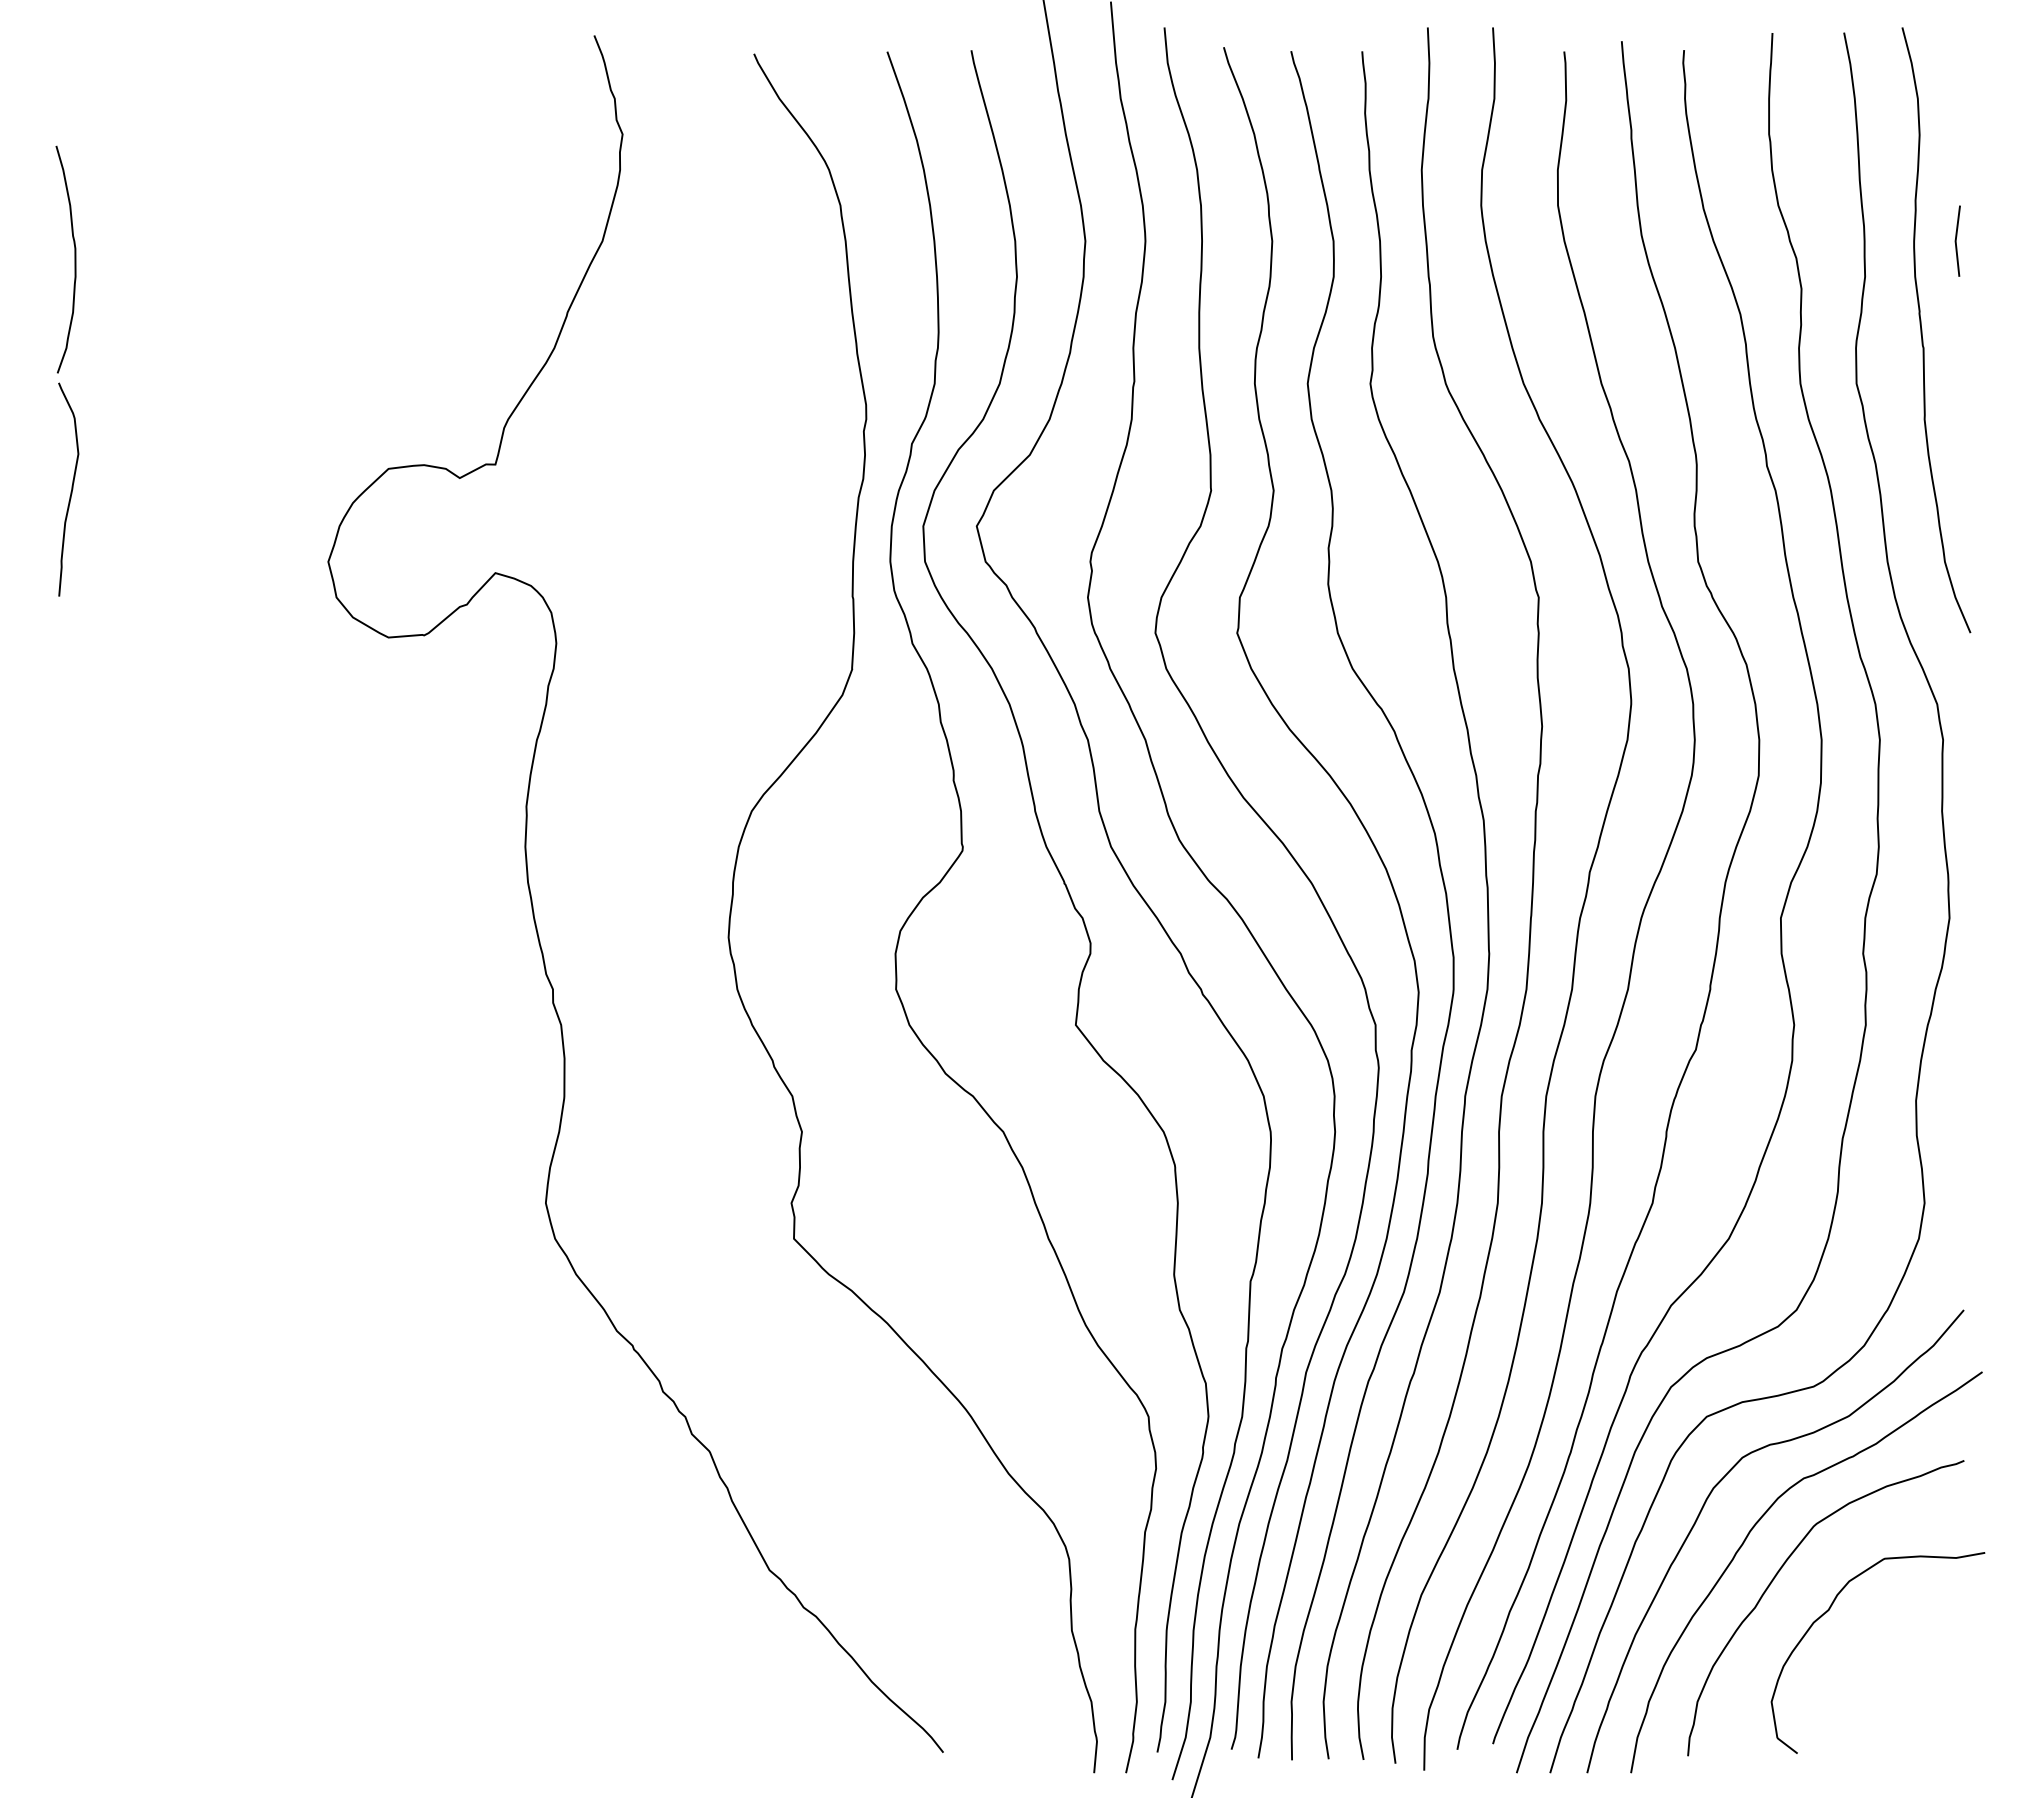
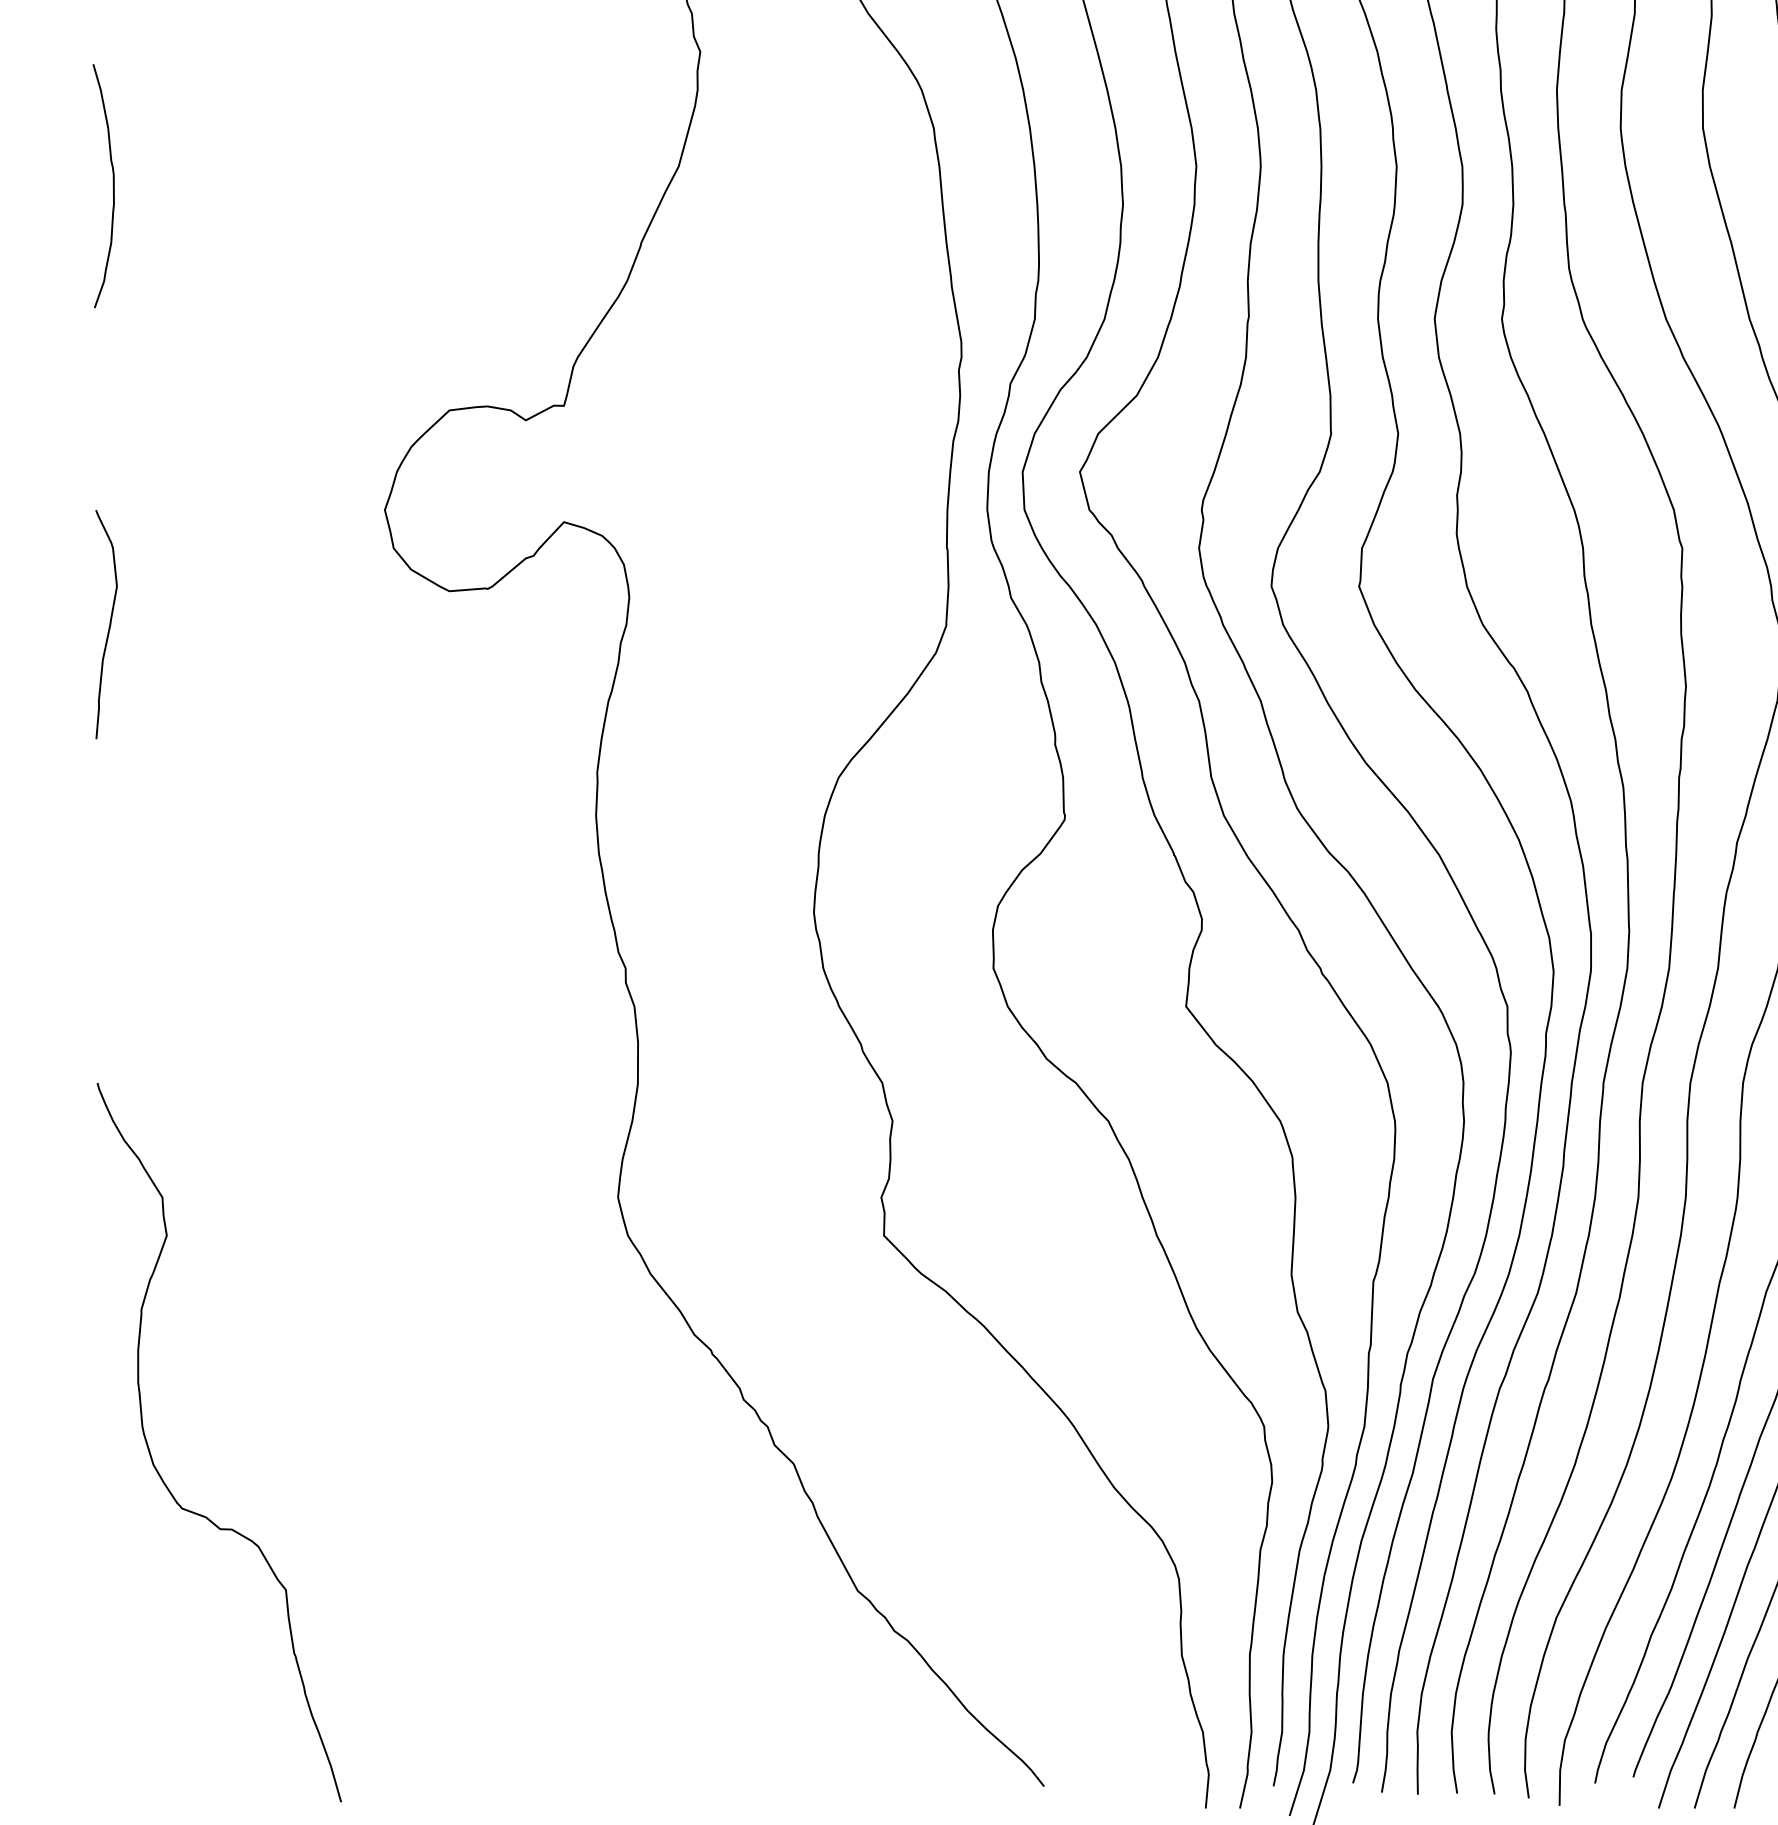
curve: (70, 491) -> (108, 626), moved
curve: (118, 1460) -> (159, 1473), added

